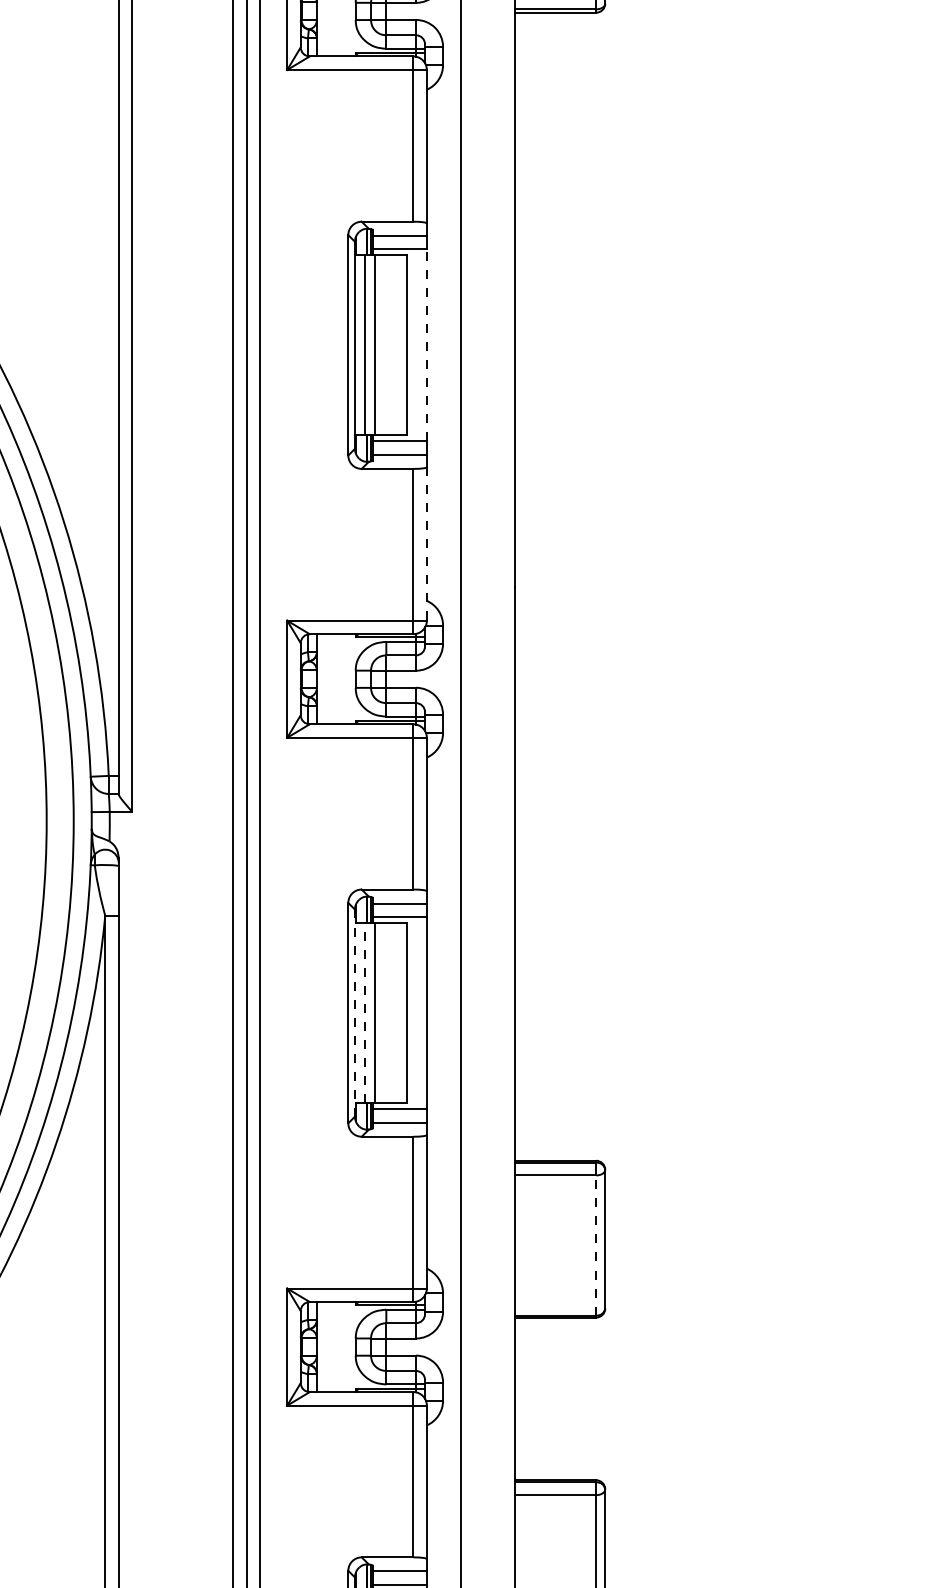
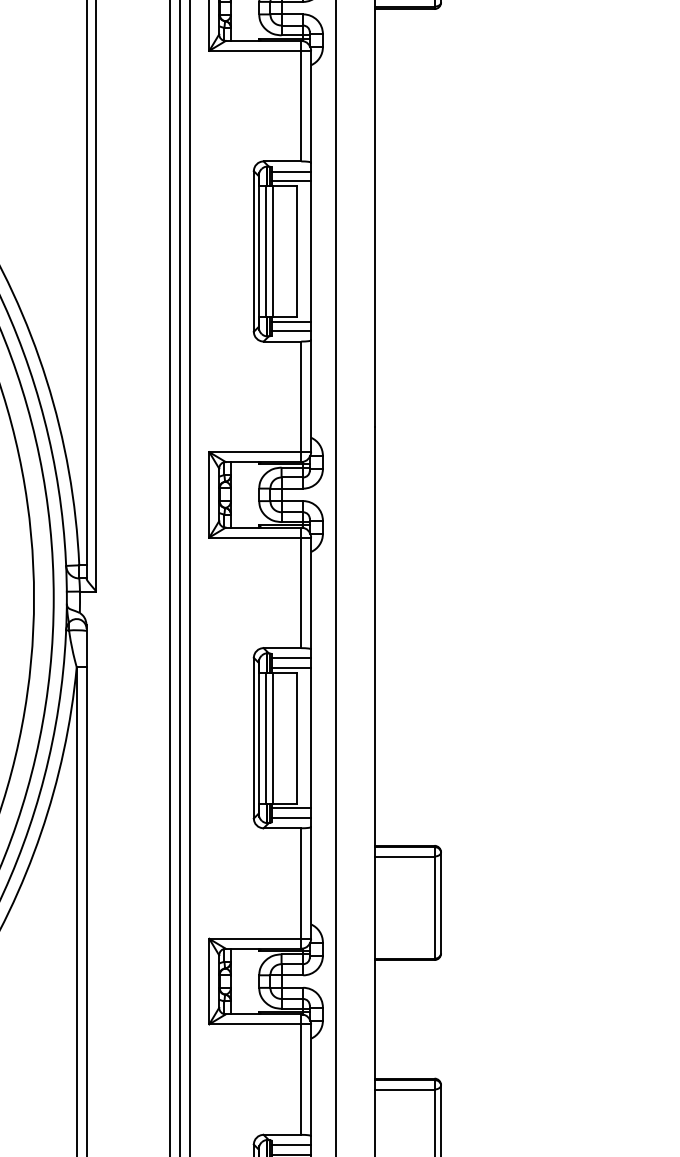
line: (426, 344) -> (310, 250), dashed -> solid
line: (426, 543) -> (310, 395), dashed -> solid
line: (365, 1012) -> (266, 737), dashed -> solid
line: (354, 1013) -> (258, 738), dashed -> solid
line: (596, 1245) -> (434, 907), dashed -> solid

